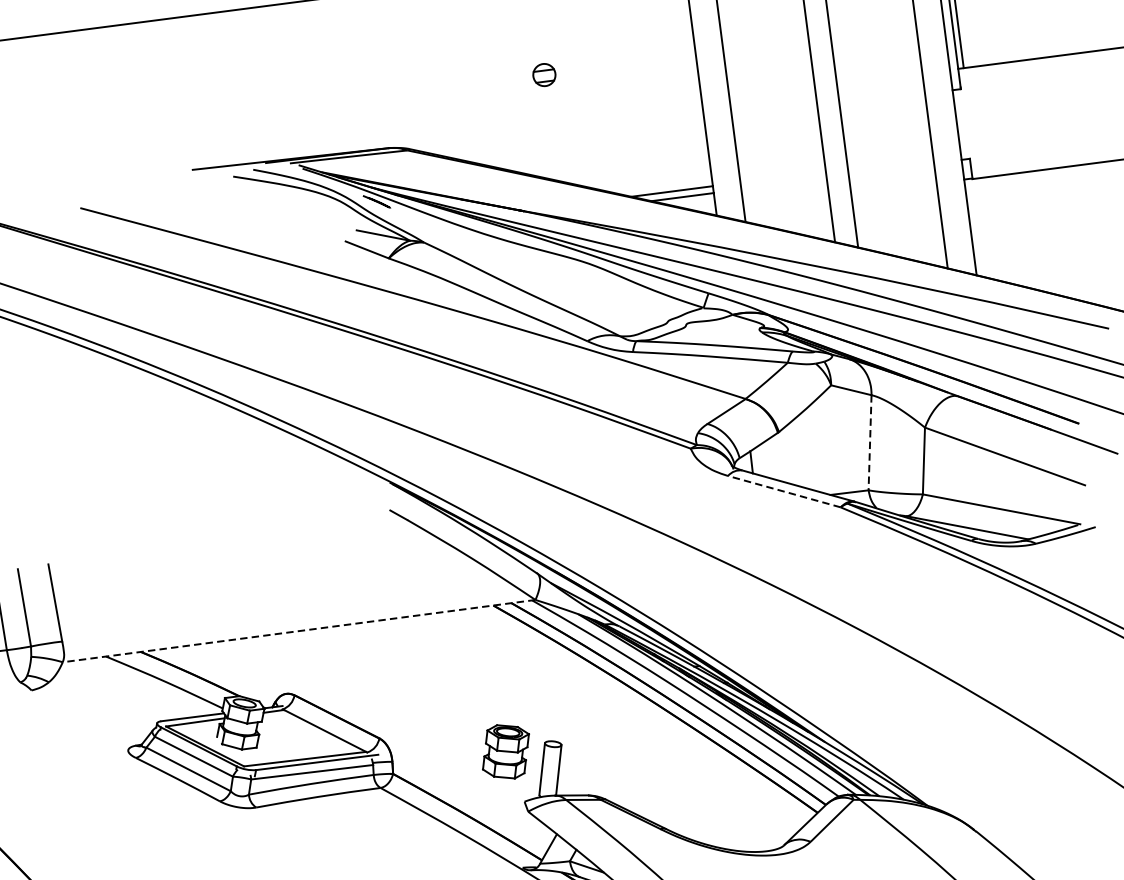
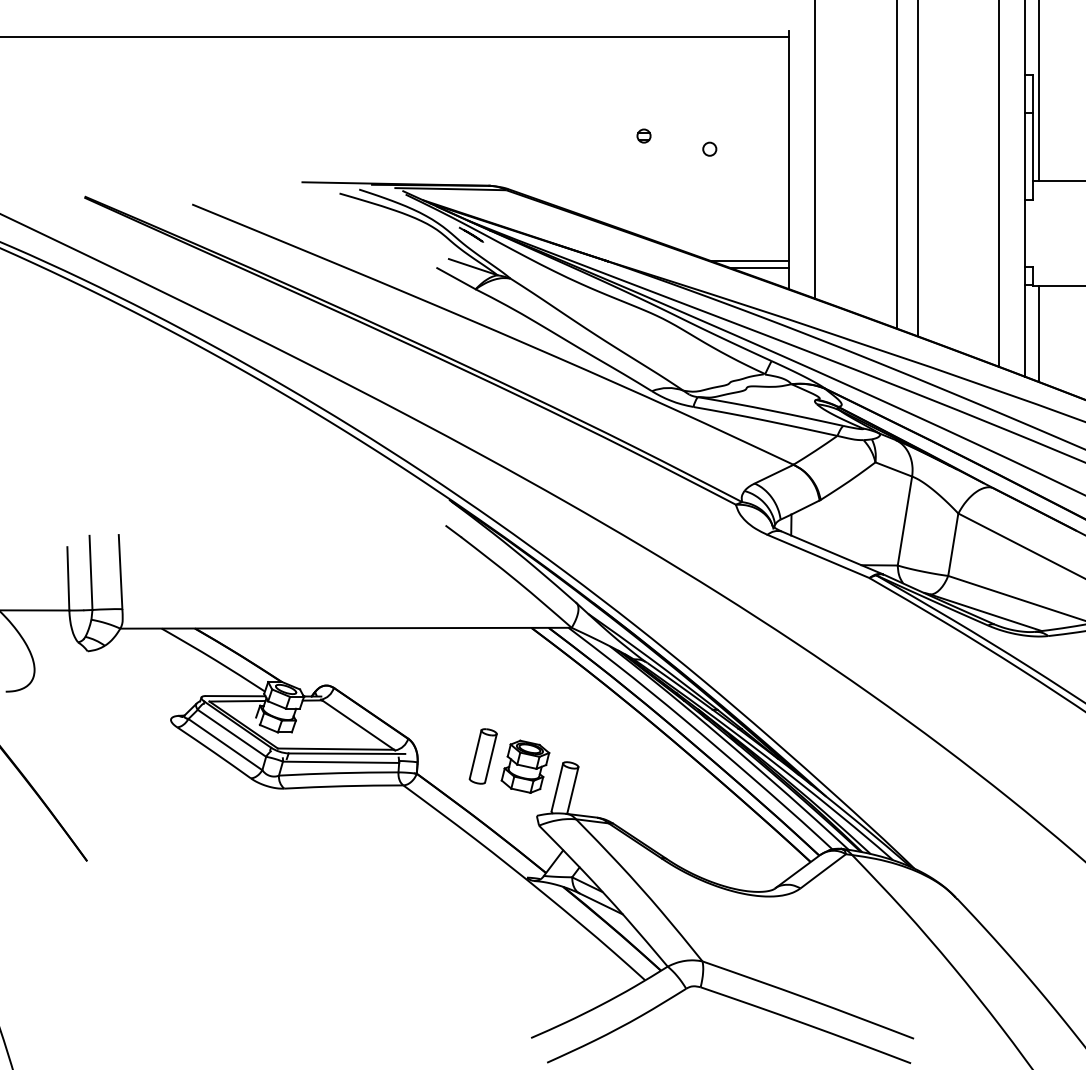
part: (543, 74) -> (643, 135), size x0.62
circle: (614, 79) -> (709, 148), added
line: (984, 228) -> (1038, 333), added
line: (869, 443) -> (904, 521), dashed -> solid
line: (784, 491) -> (818, 556), dashed -> solid
line: (299, 631) -> (346, 628), dashed -> solid
part: (459, 746) -> (482, 756), added

